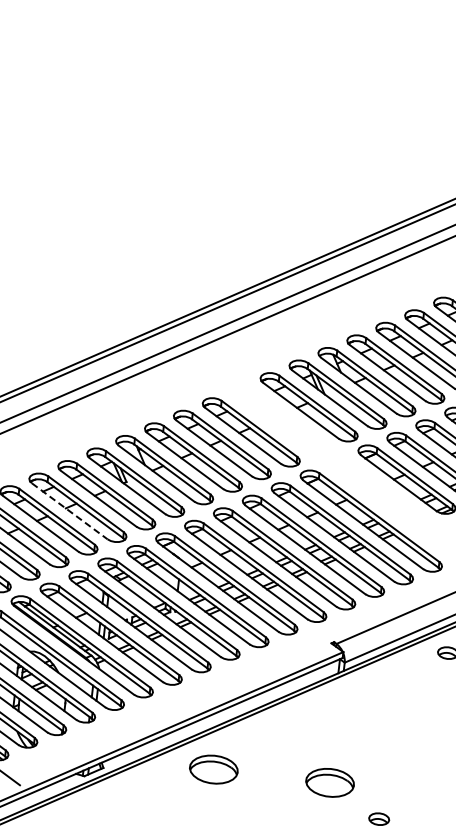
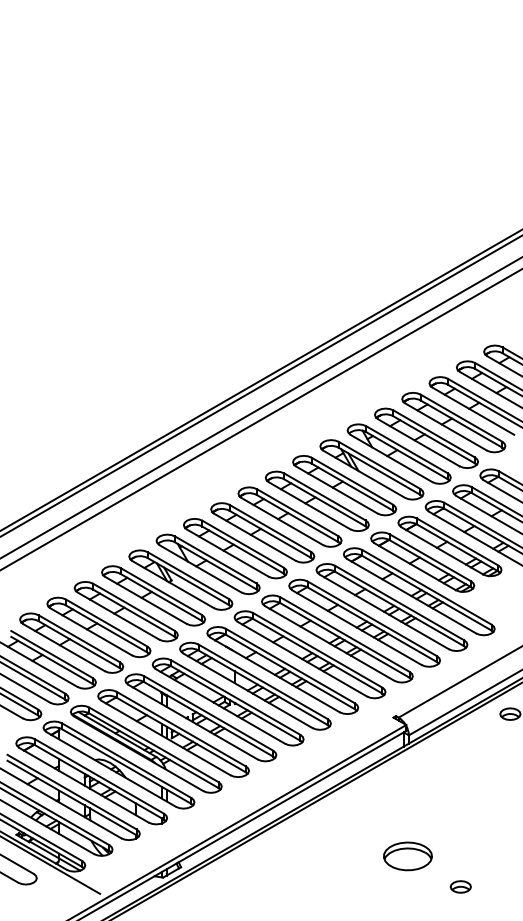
part: (328, 455) -> (369, 531), added
line: (70, 511) -> (119, 616), dashed -> solid
part: (213, 769) -> (290, 856), removed

